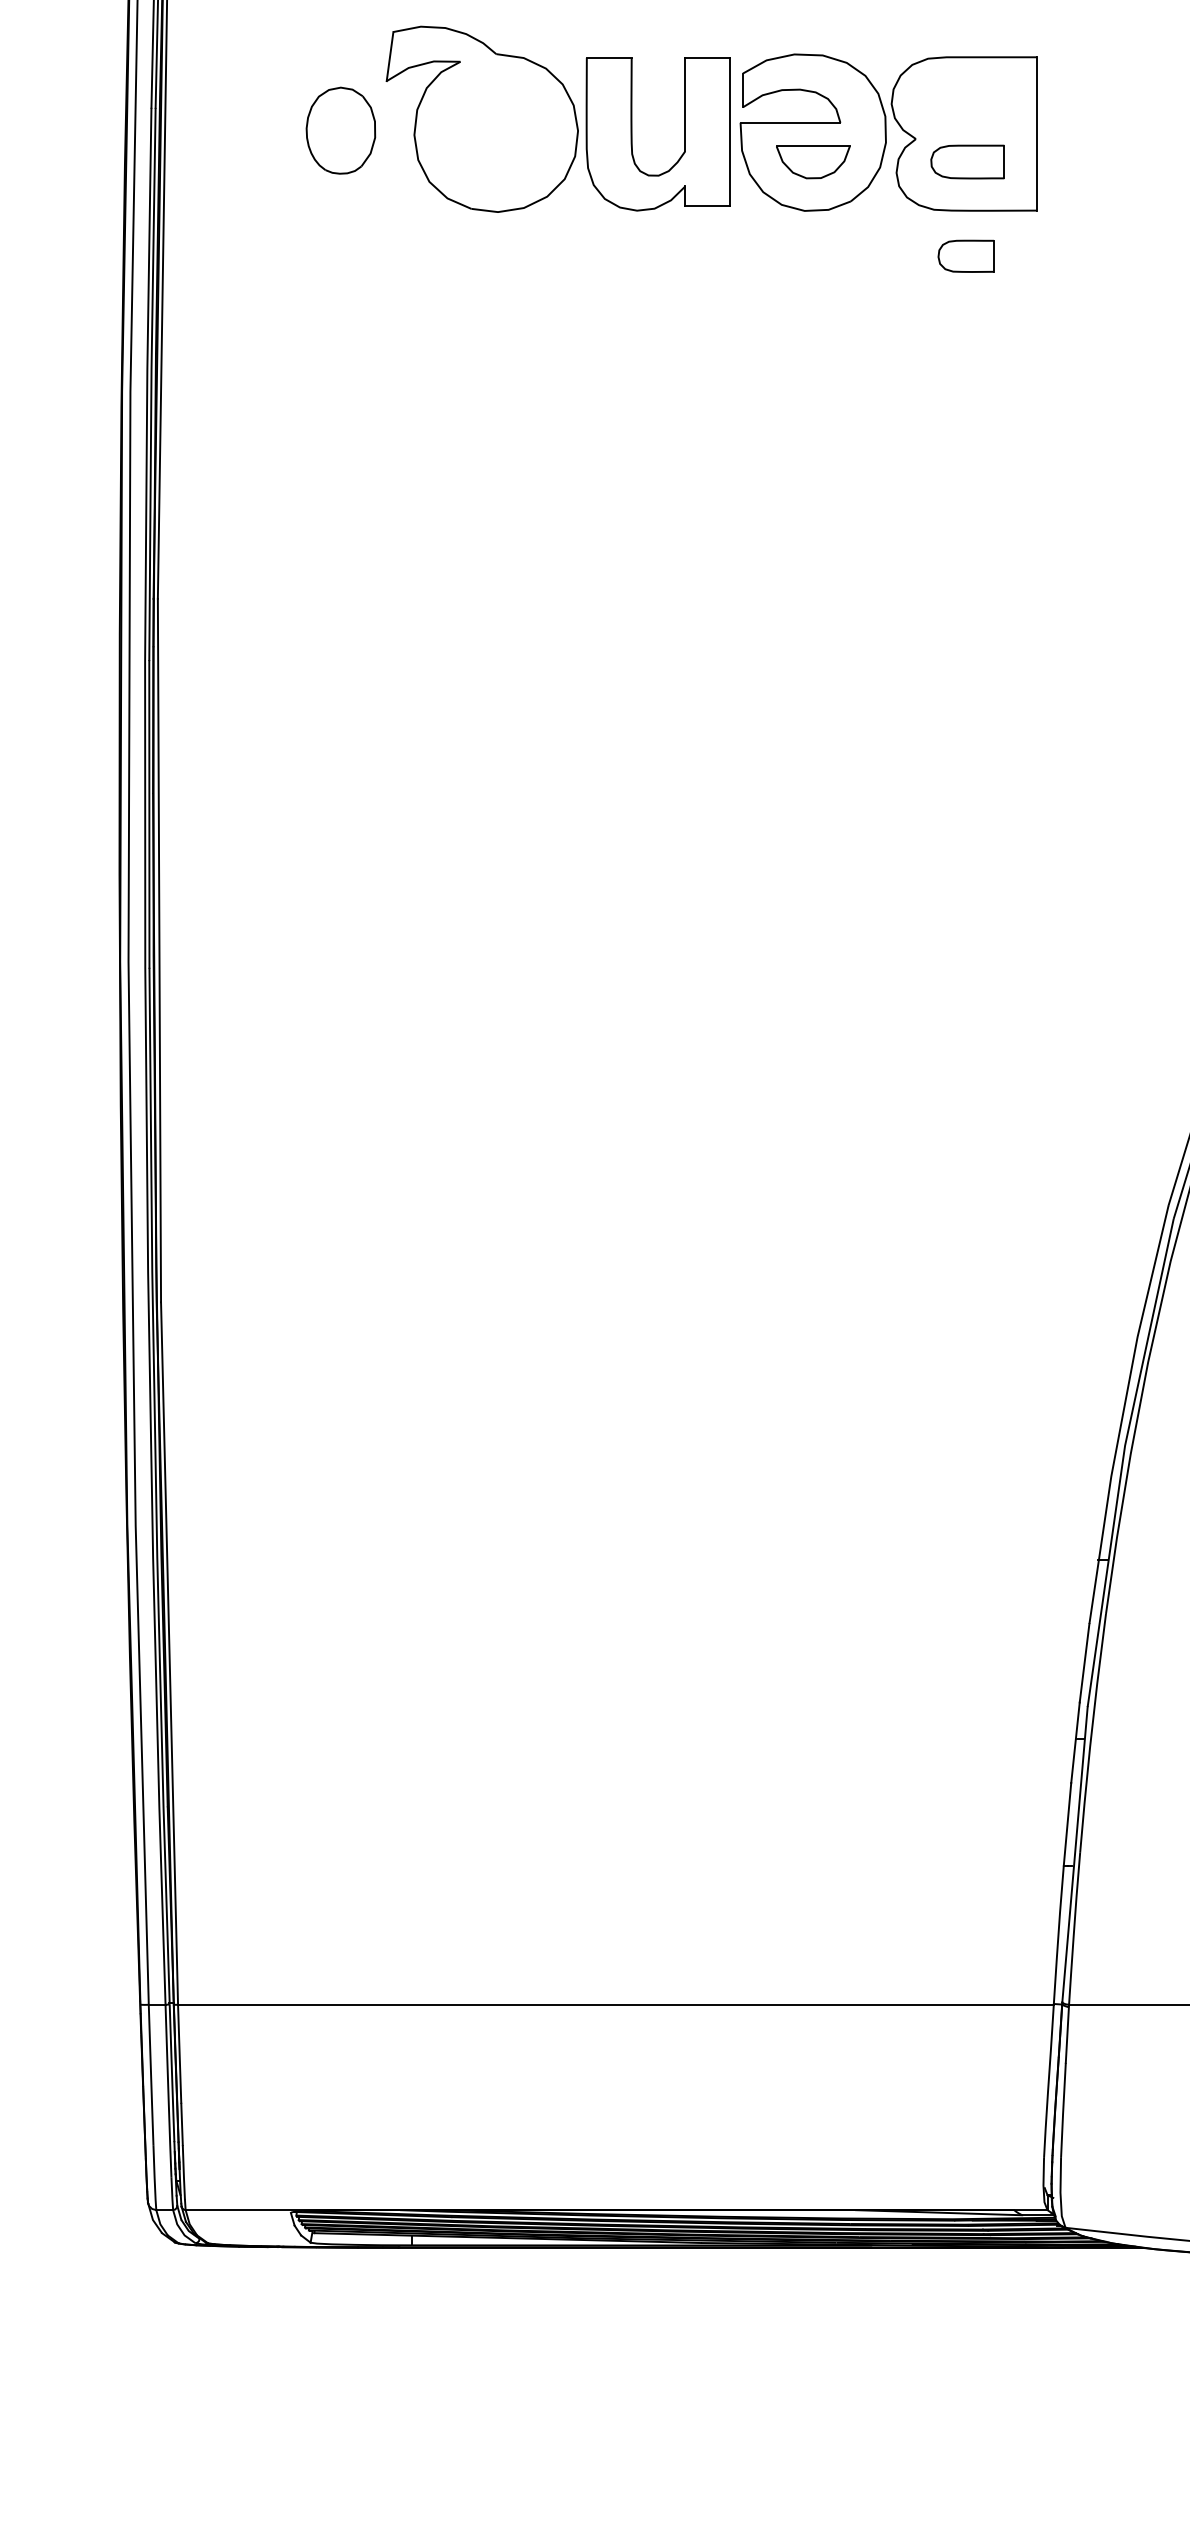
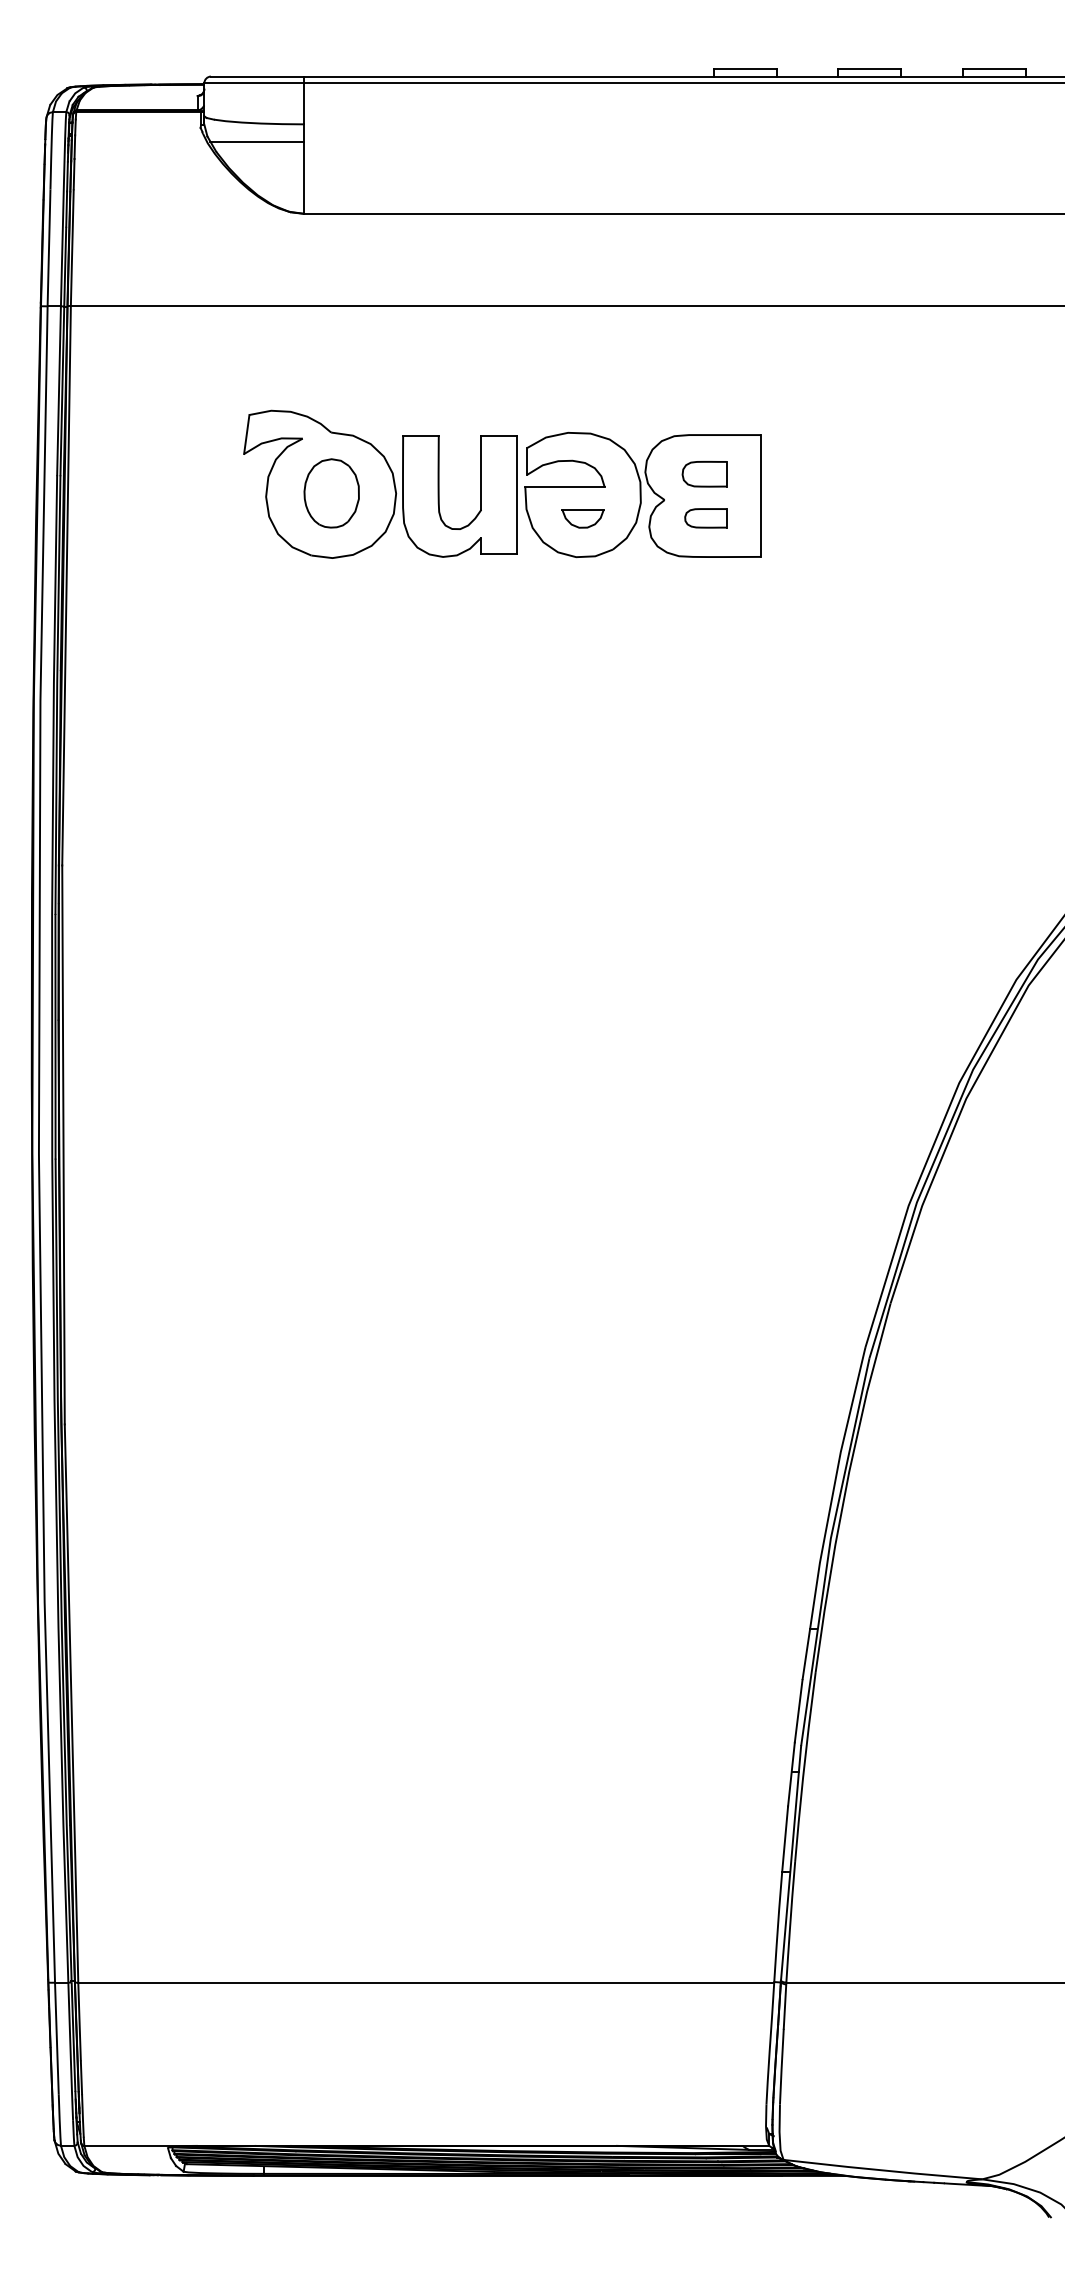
part: (340, 130) -> (331, 493), moved
part: (812, 162) -> (582, 518), size x0.71
part: (967, 162) -> (705, 518), size x0.71
part: (966, 256) -> (704, 474), moved

